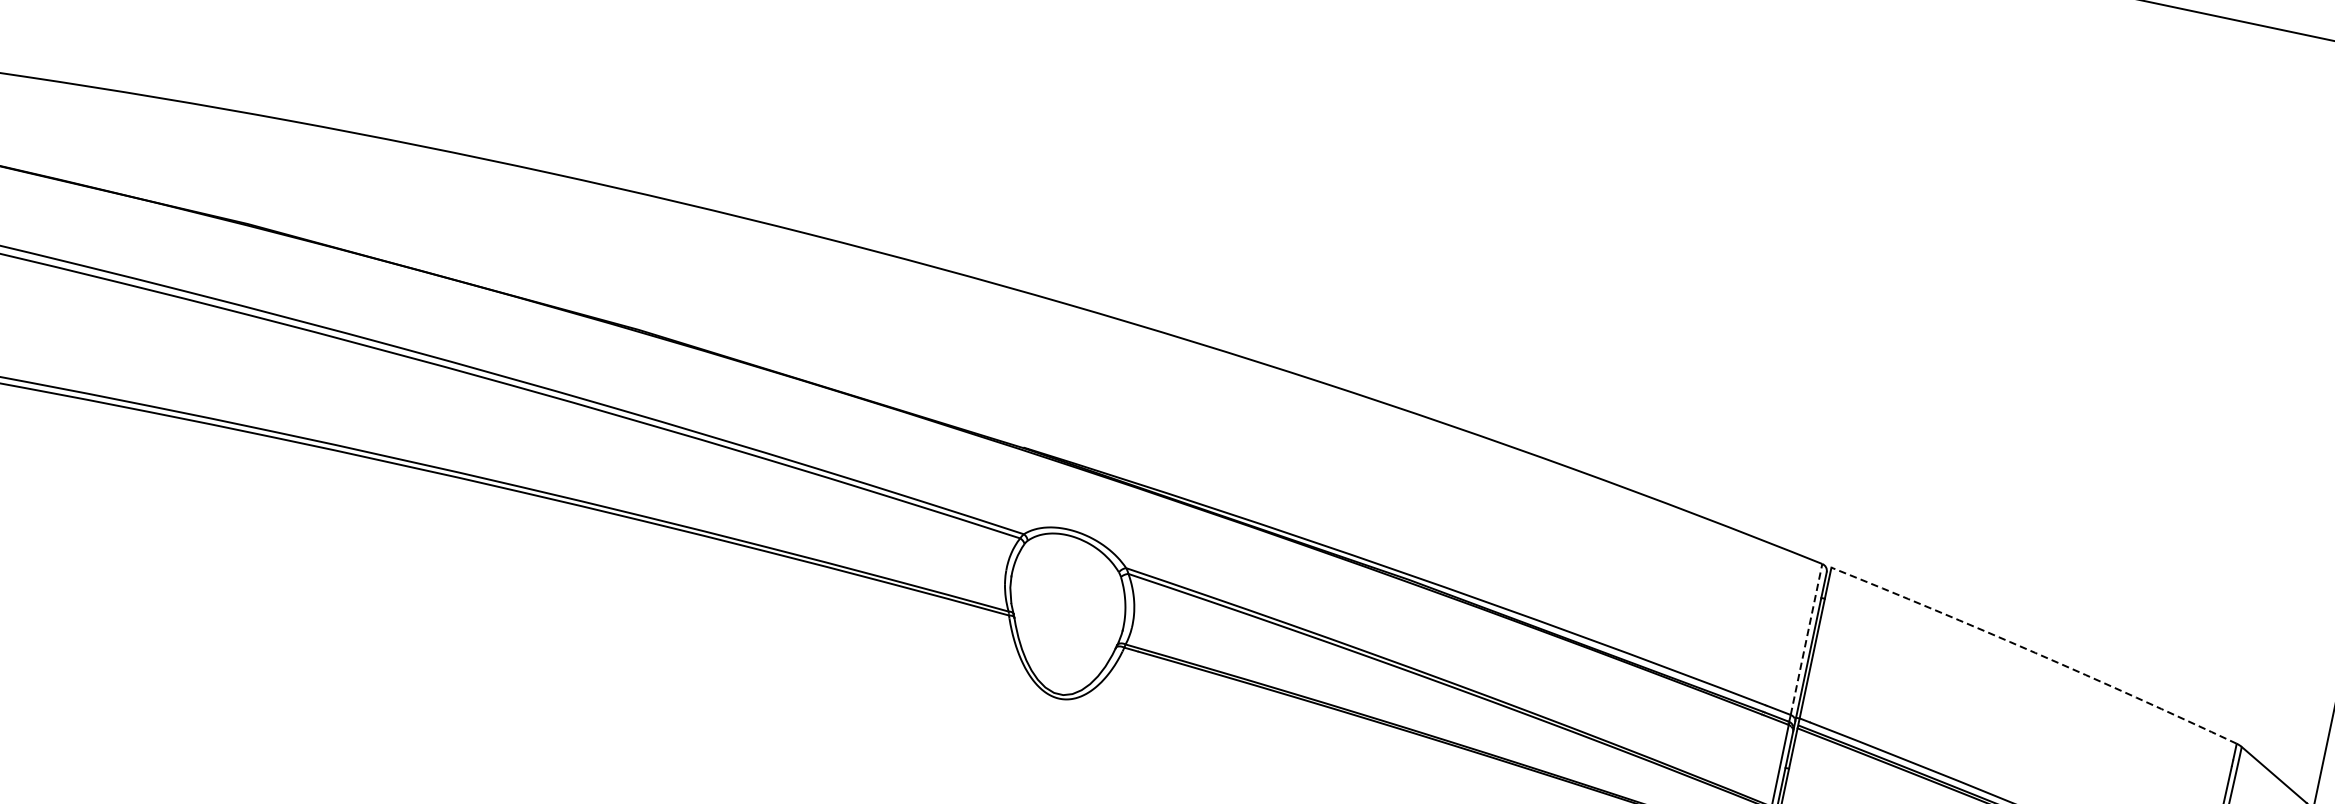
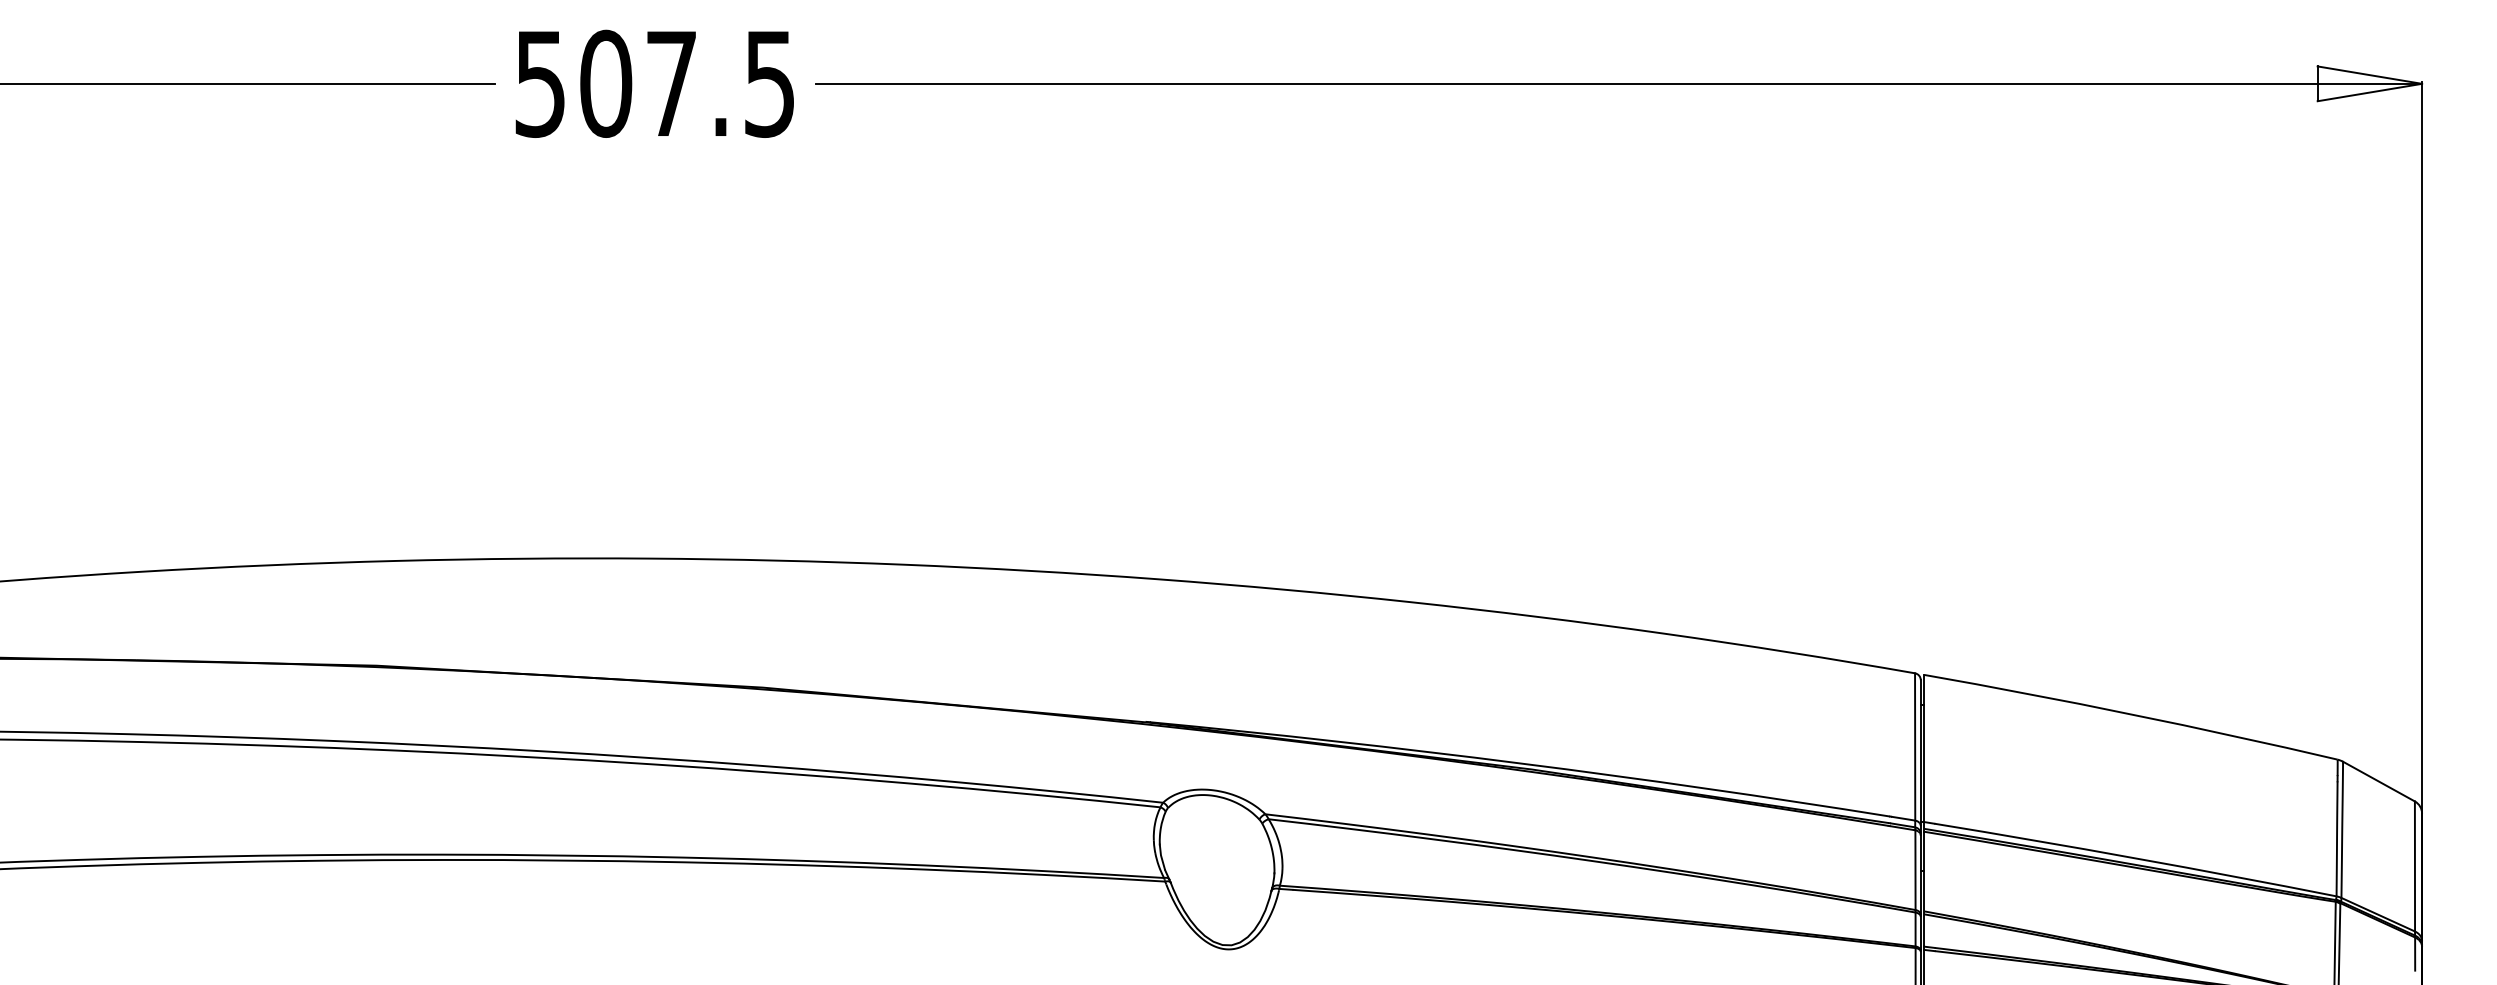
line: (1806, 639) -> (1915, 746), dashed -> solid
arc: (2035, 652) -> (2131, 714), dashed -> solid

